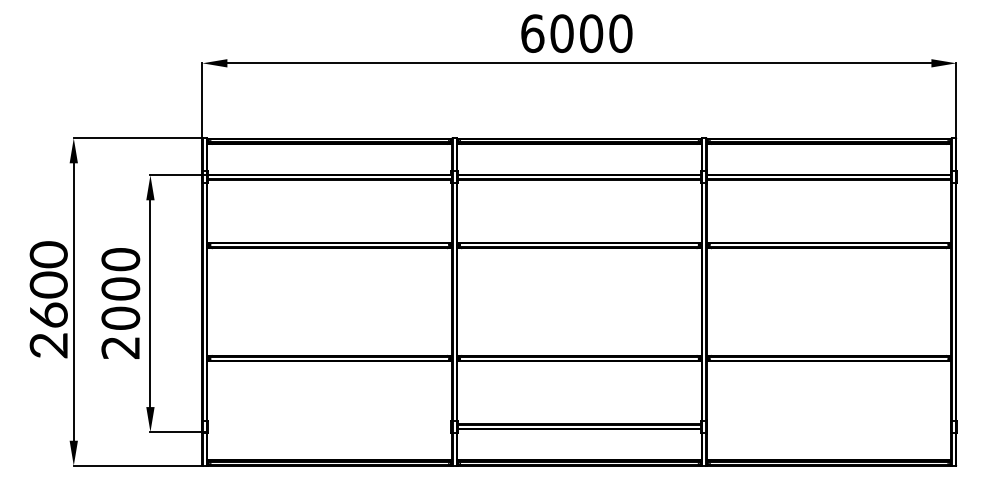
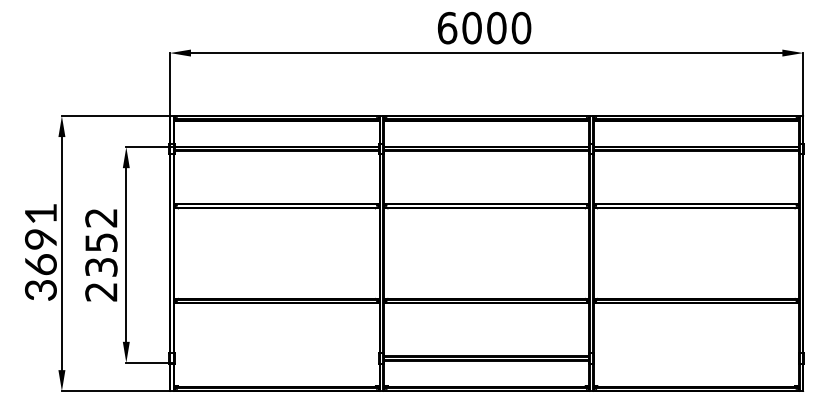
text: (120, 288) -> (101, 242), 2000 -> 2352
text: (48, 299) -> (40, 251), 2600 -> 3691

